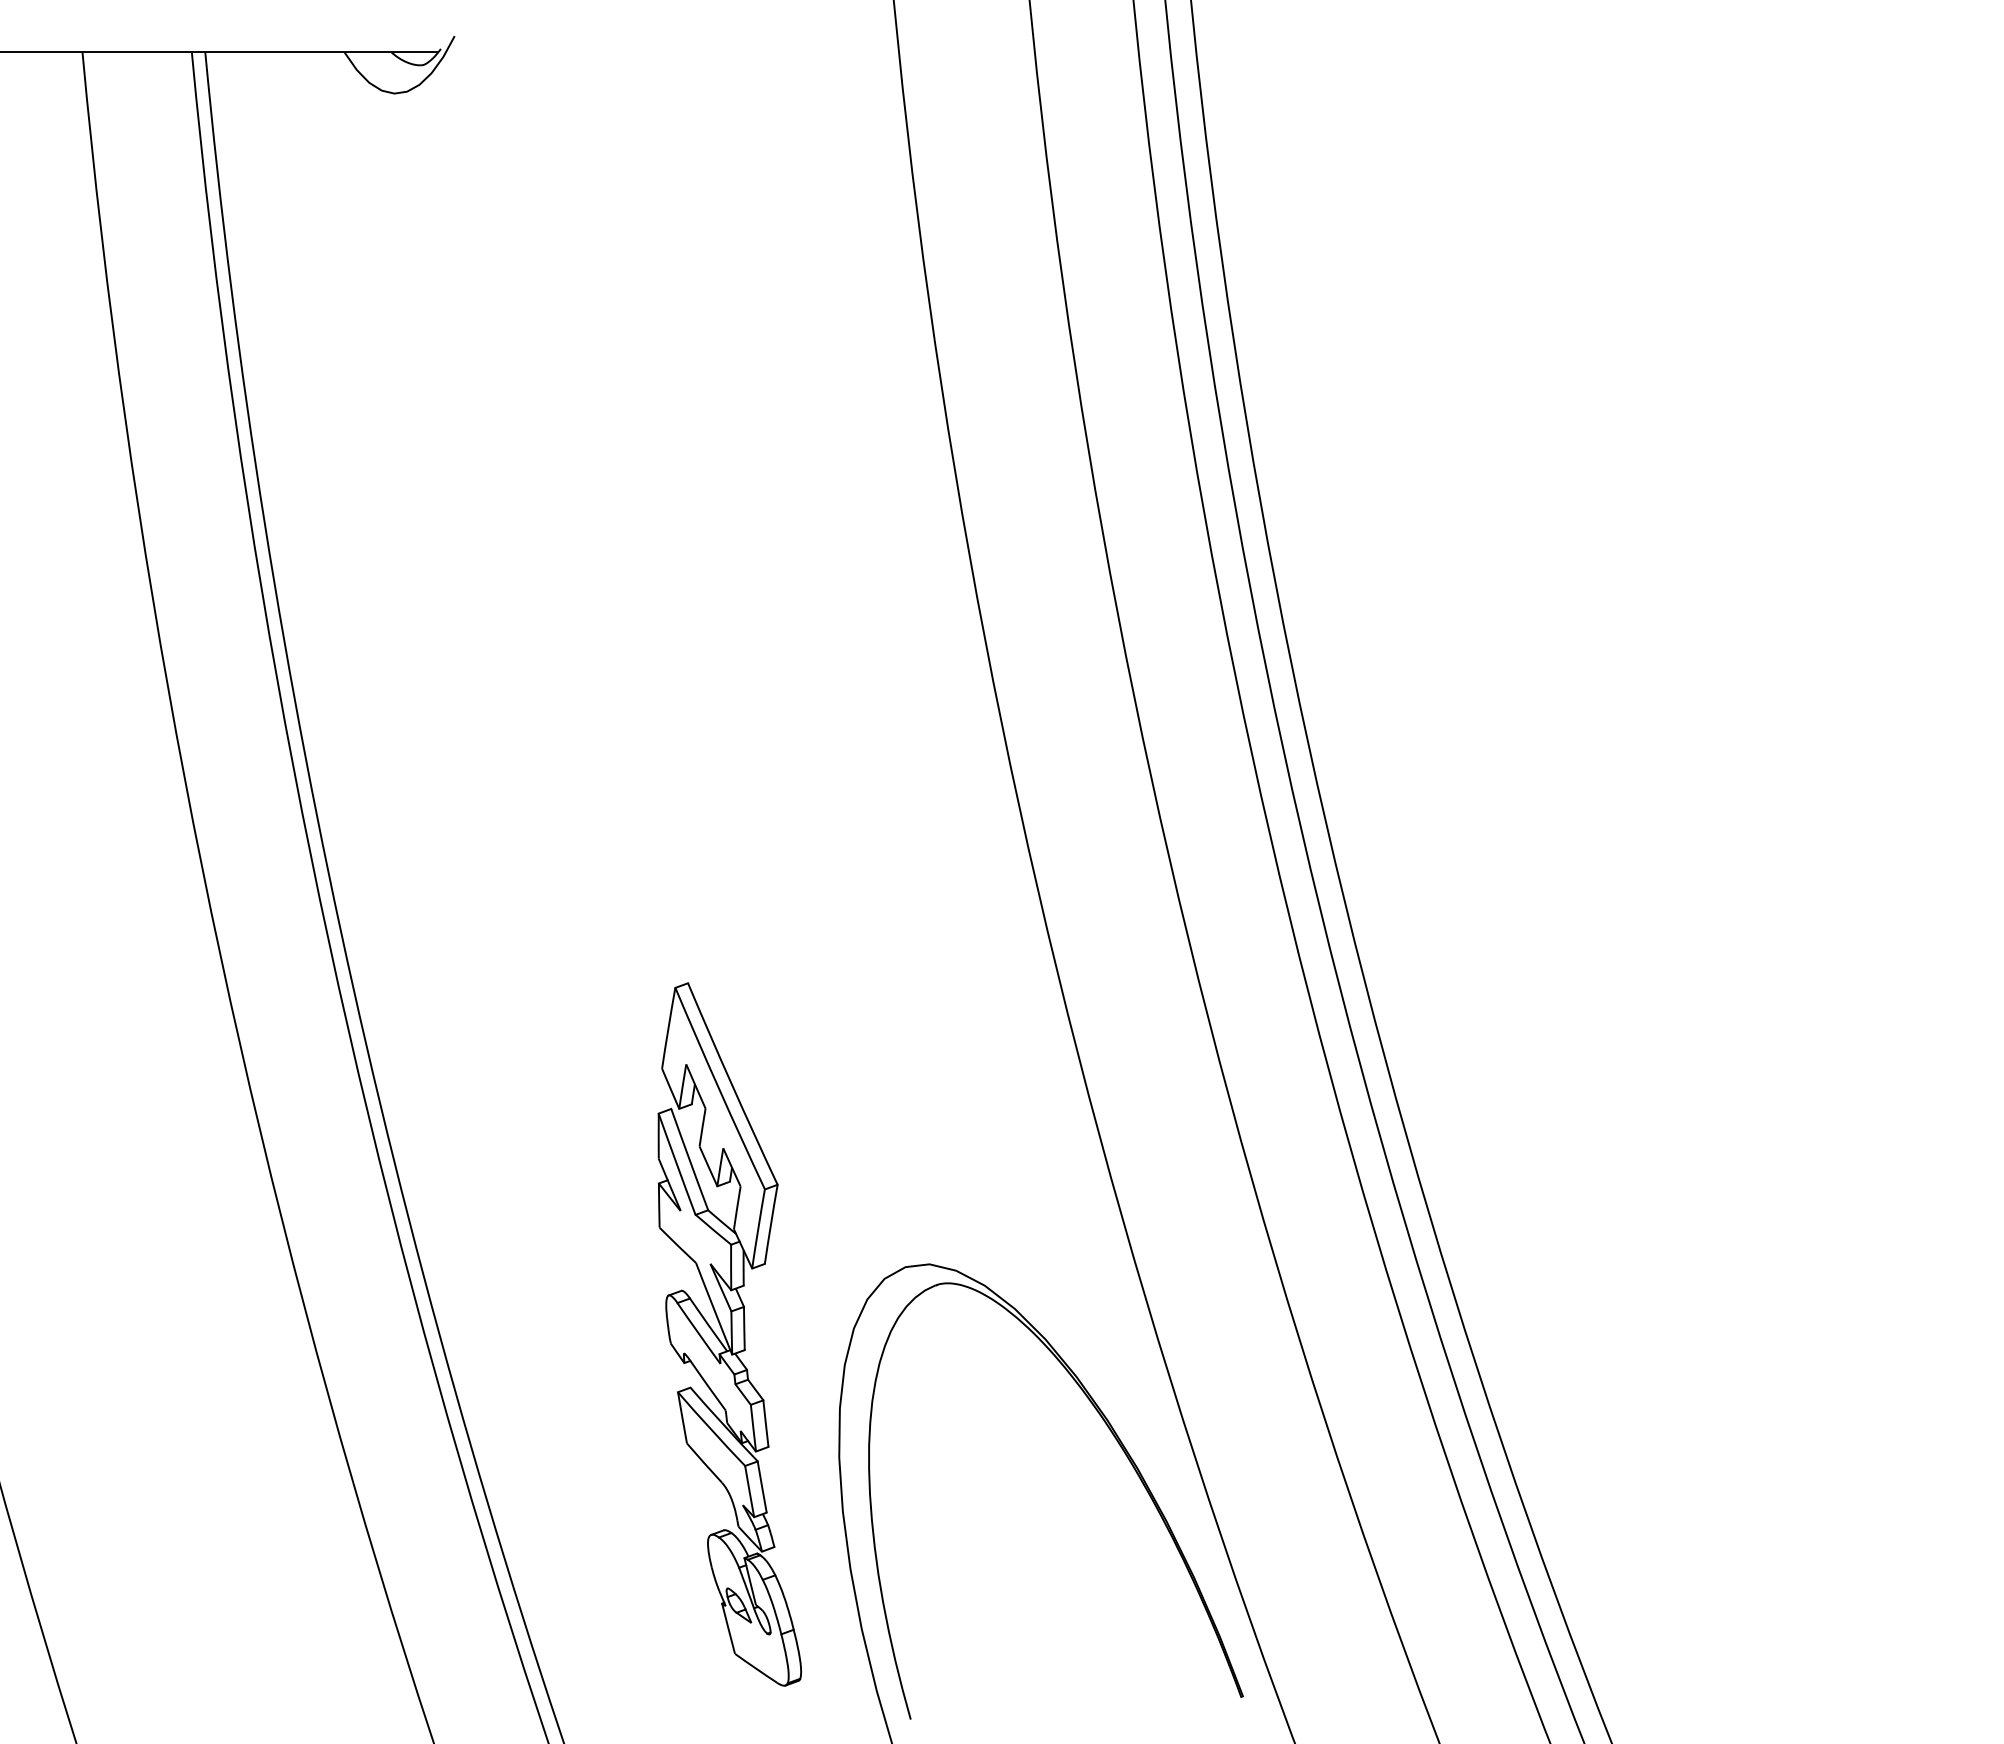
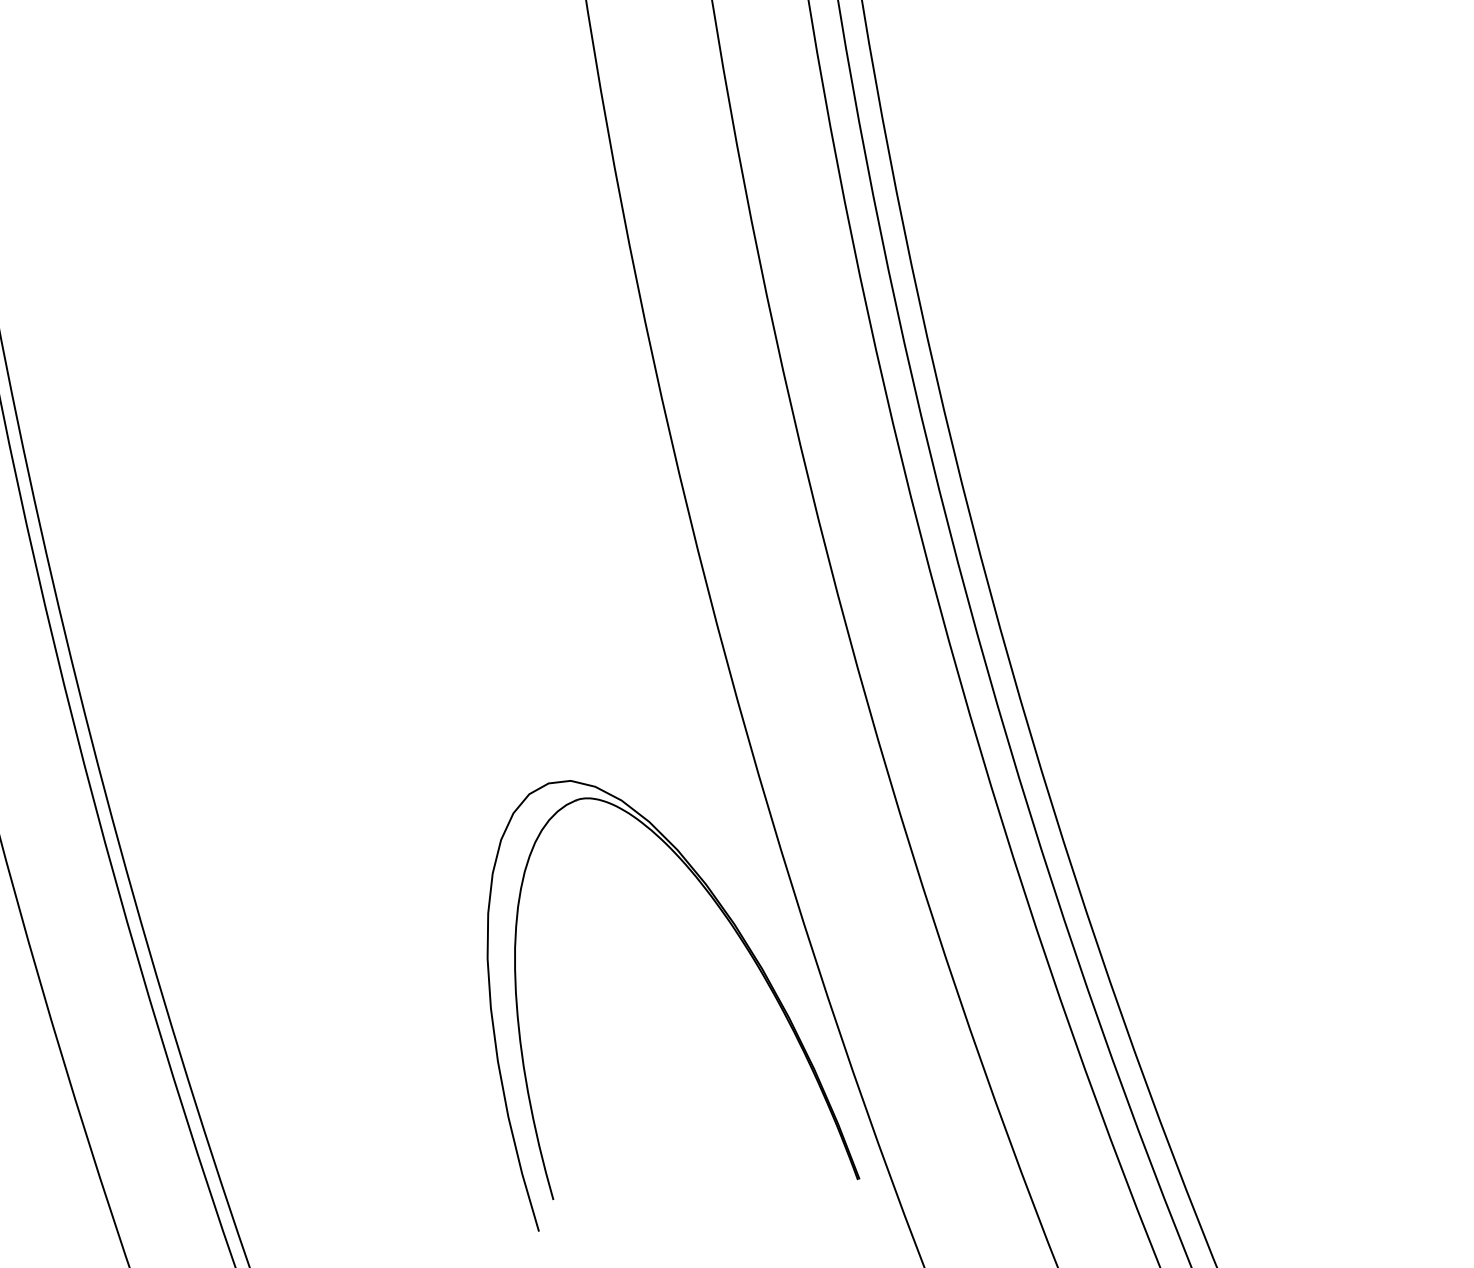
part: (729, 1334) -> (386, 845), removed

